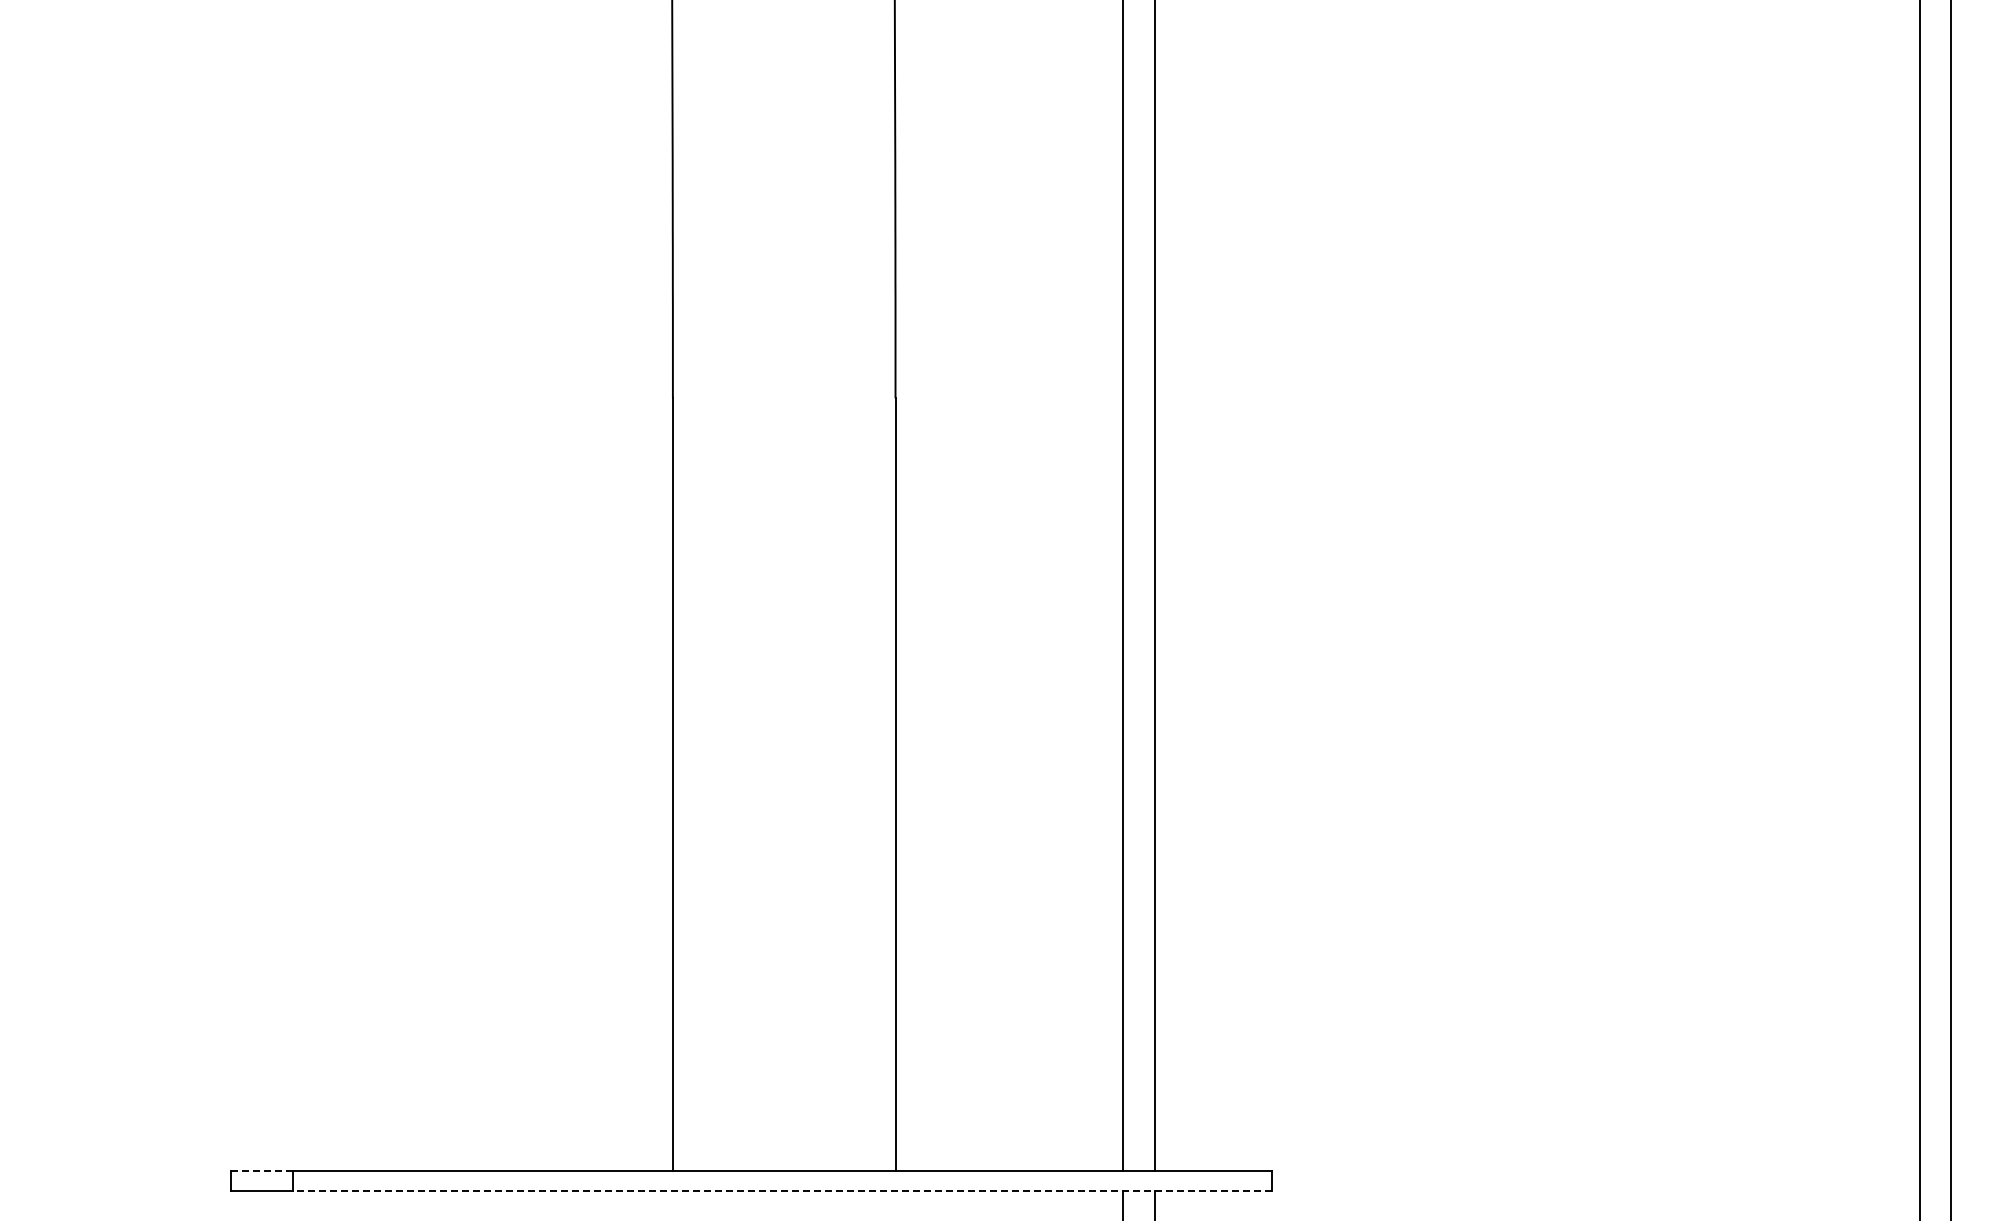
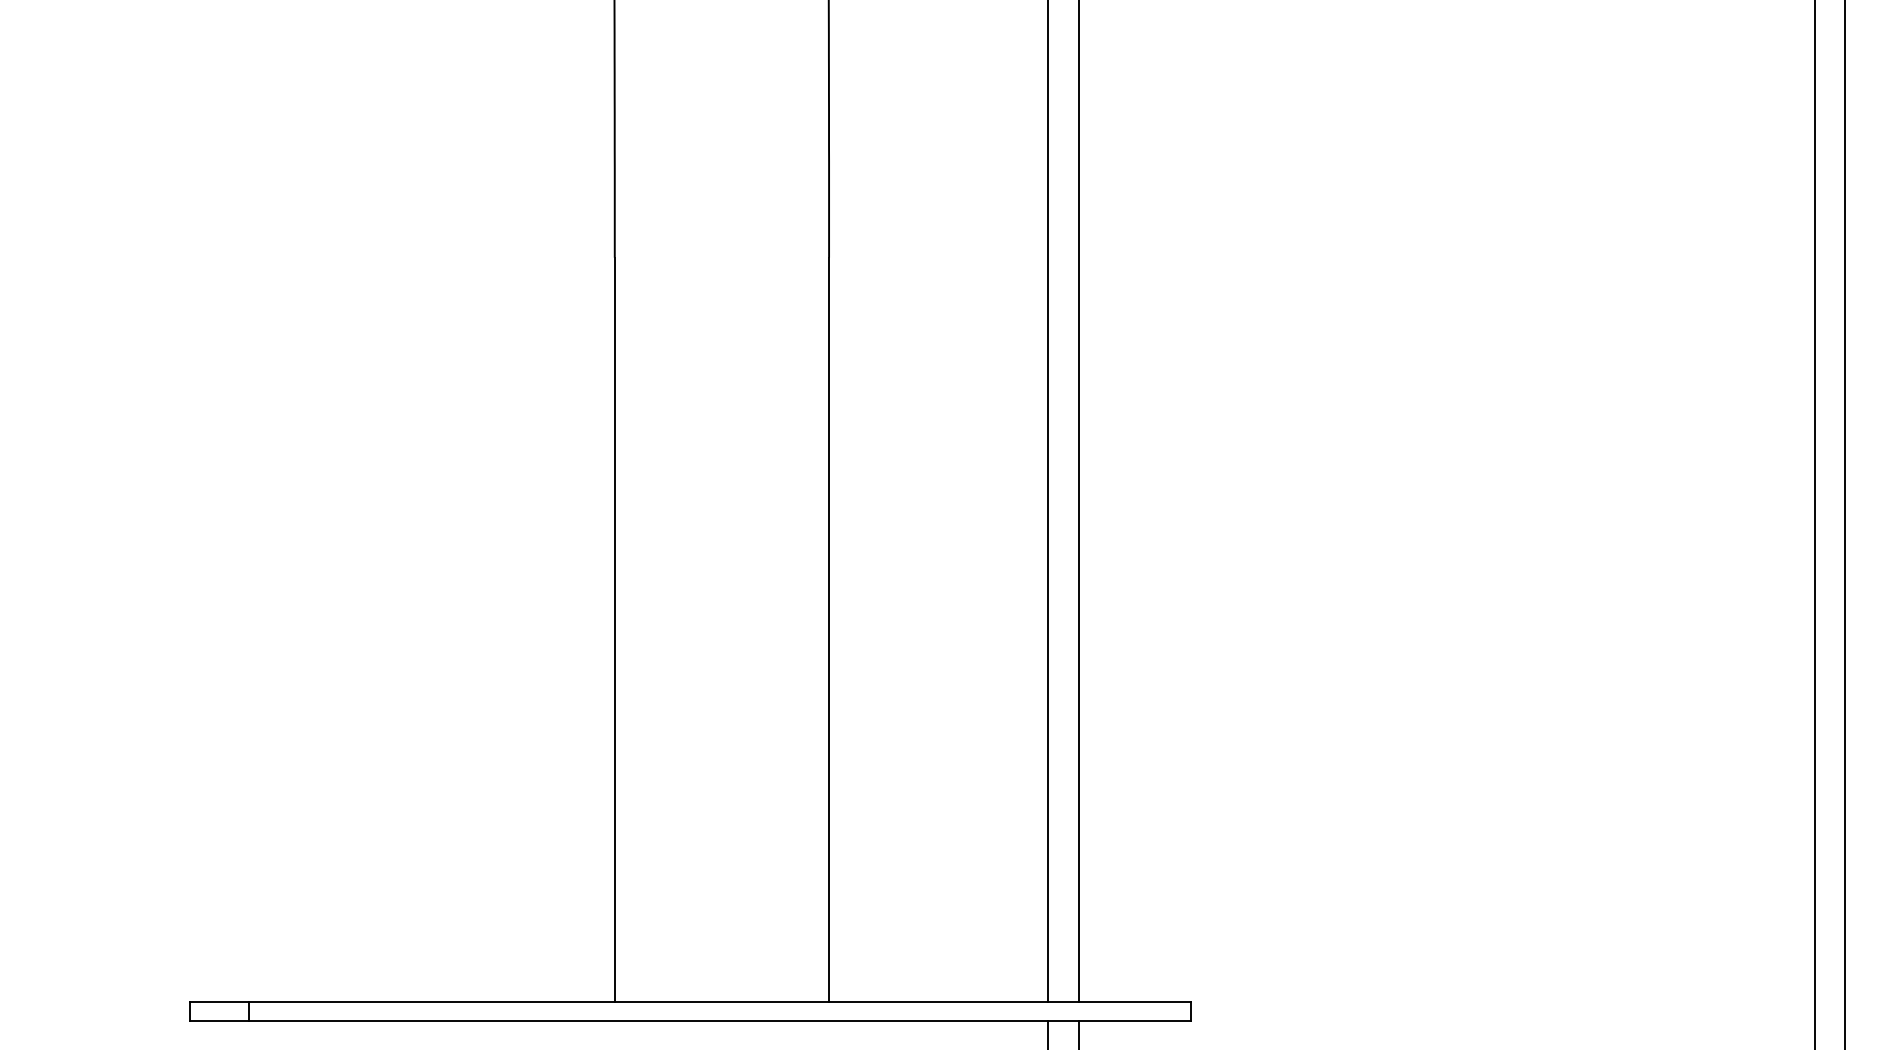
line: (262, 1171) -> (219, 1002), dashed -> solid
line: (781, 1191) -> (719, 1021), dashed -> solid

